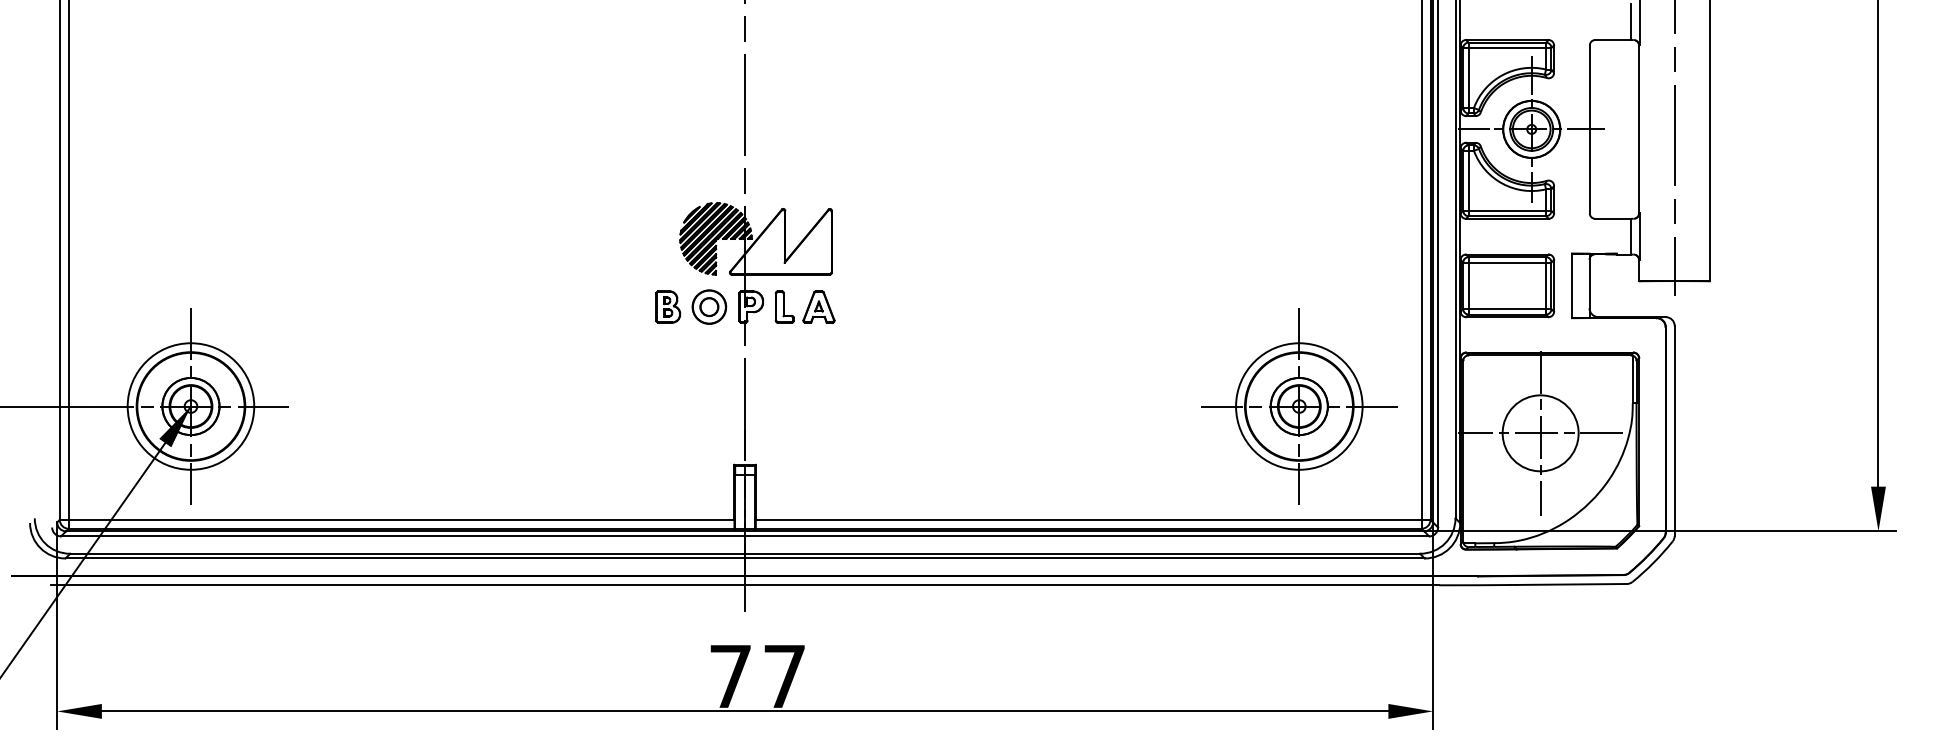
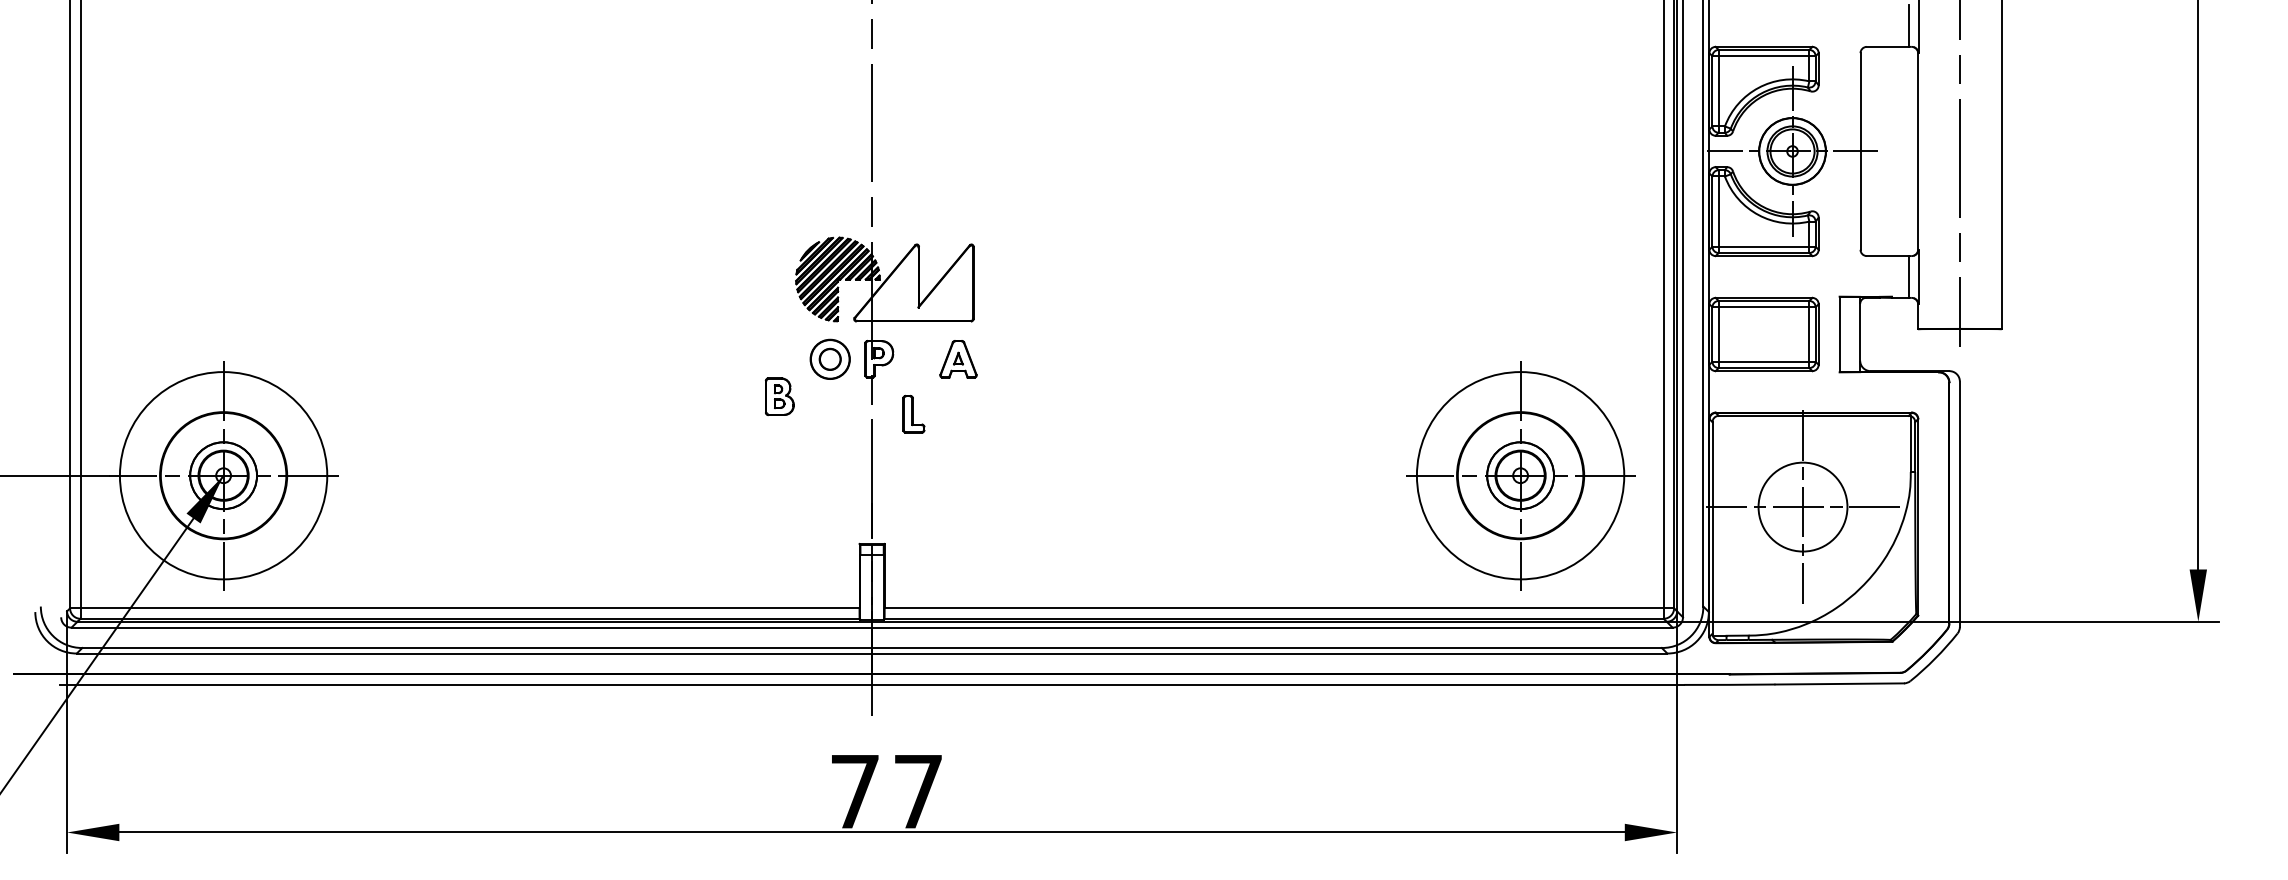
part: (668, 306) -> (780, 396), moved
part: (784, 306) -> (913, 413), moved
circle: (190, 406) -> (223, 475), size x1.4
circle: (1299, 406) -> (1520, 475), size x1.4

